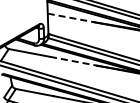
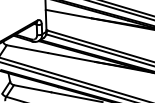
line: (70, 18) -> (68, 14), dashed -> solid
line: (74, 61) -> (72, 57), dashed -> solid

